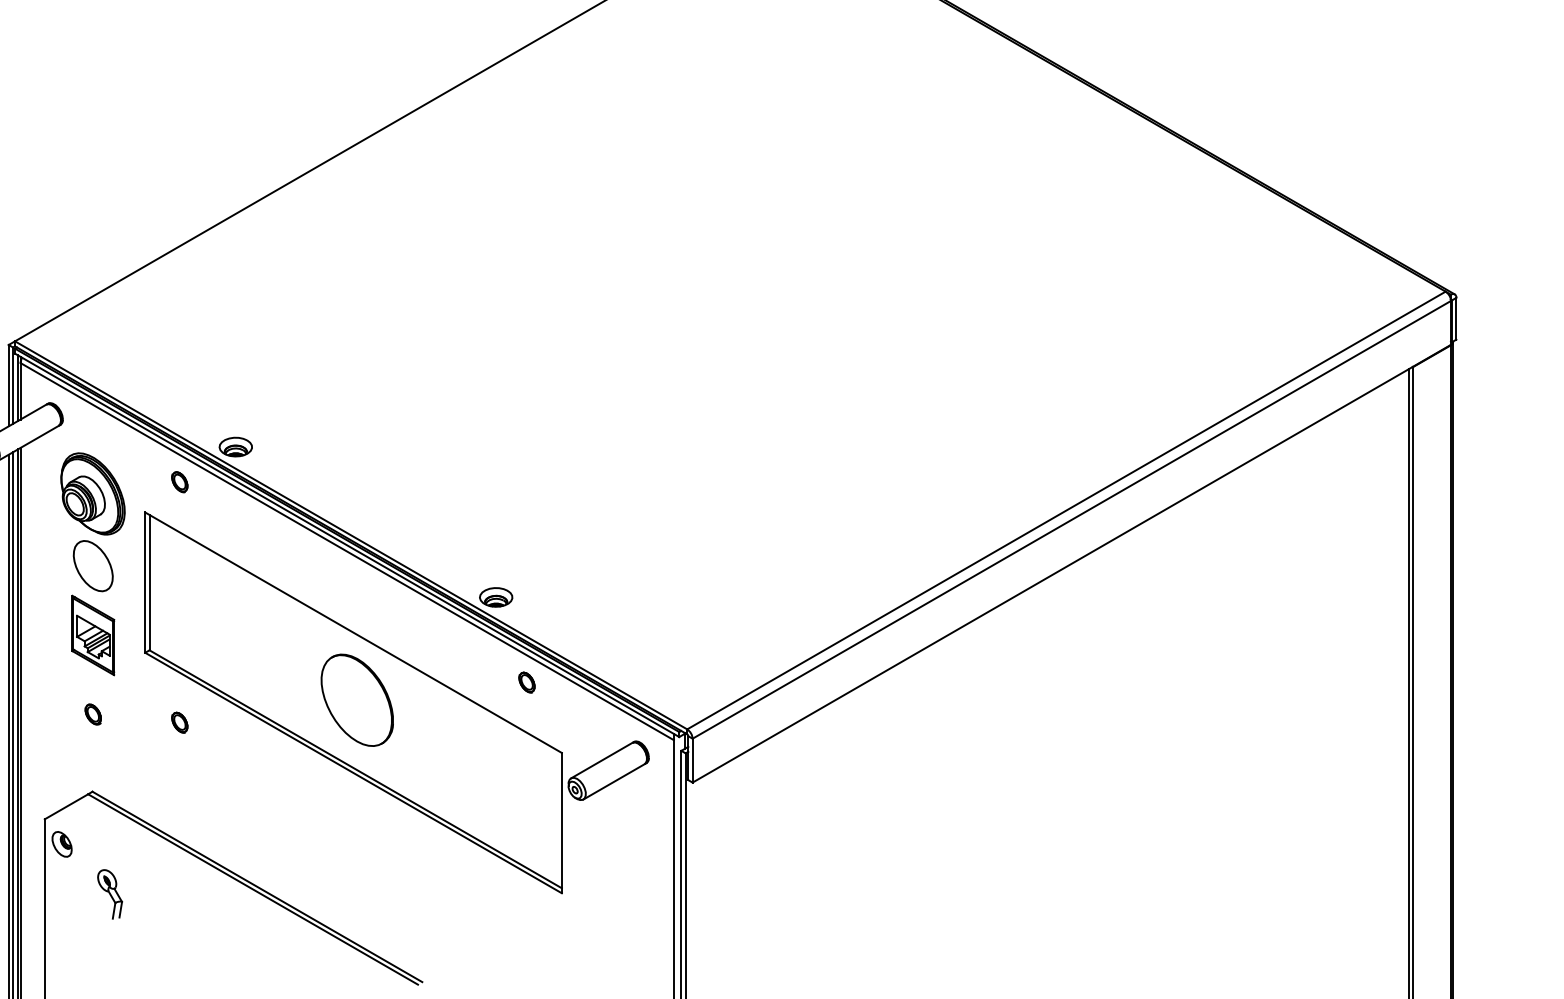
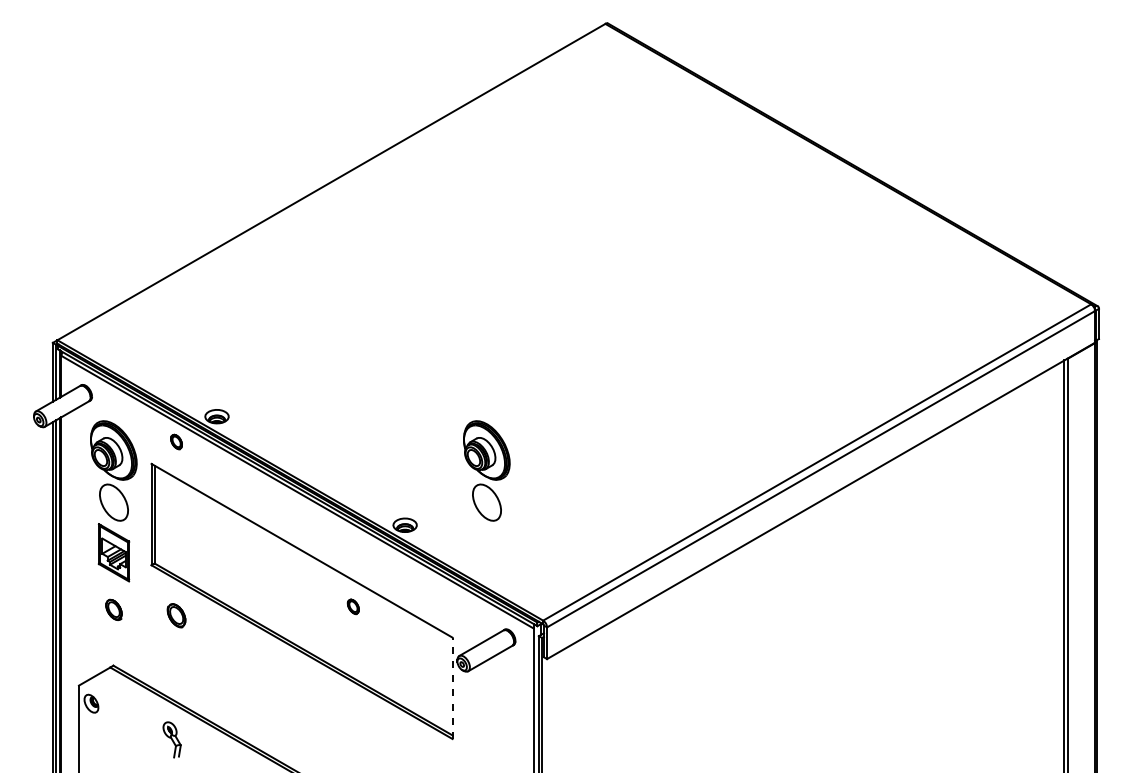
part: (608, 521) -> (486, 470), added
part: (525, 682) -> (352, 606), moved
part: (356, 700) -> (304, 599), removed
part: (92, 713) -> (113, 609), size x1.4
part: (179, 722) -> (176, 615), size x1.6
line: (561, 823) -> (452, 688), solid -> dashed
part: (109, 893) -> (171, 739), moved

